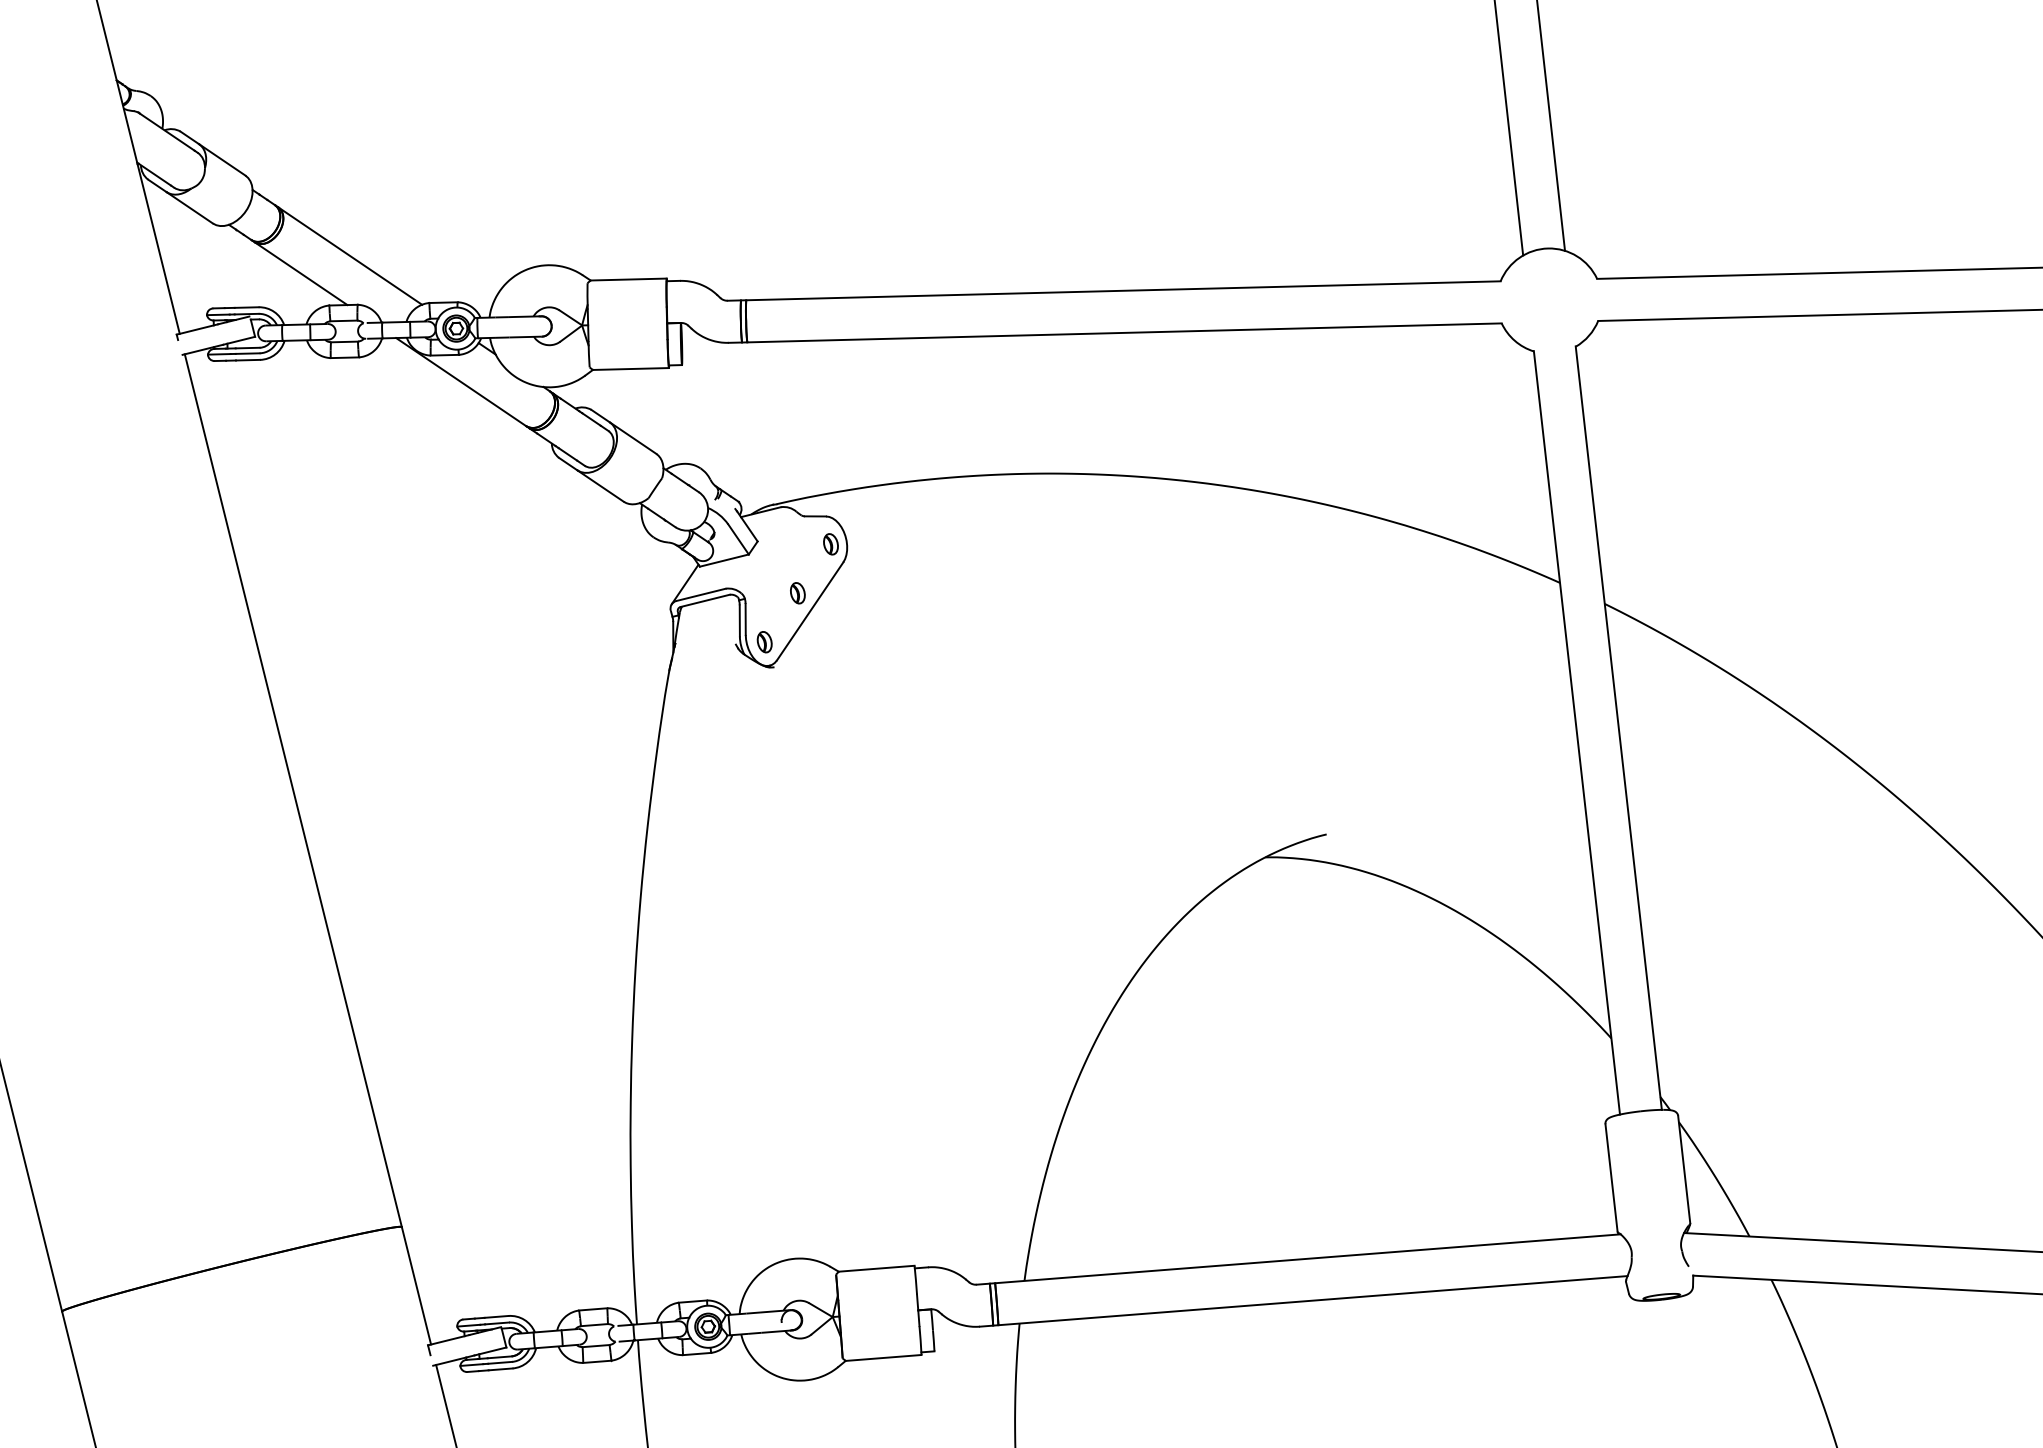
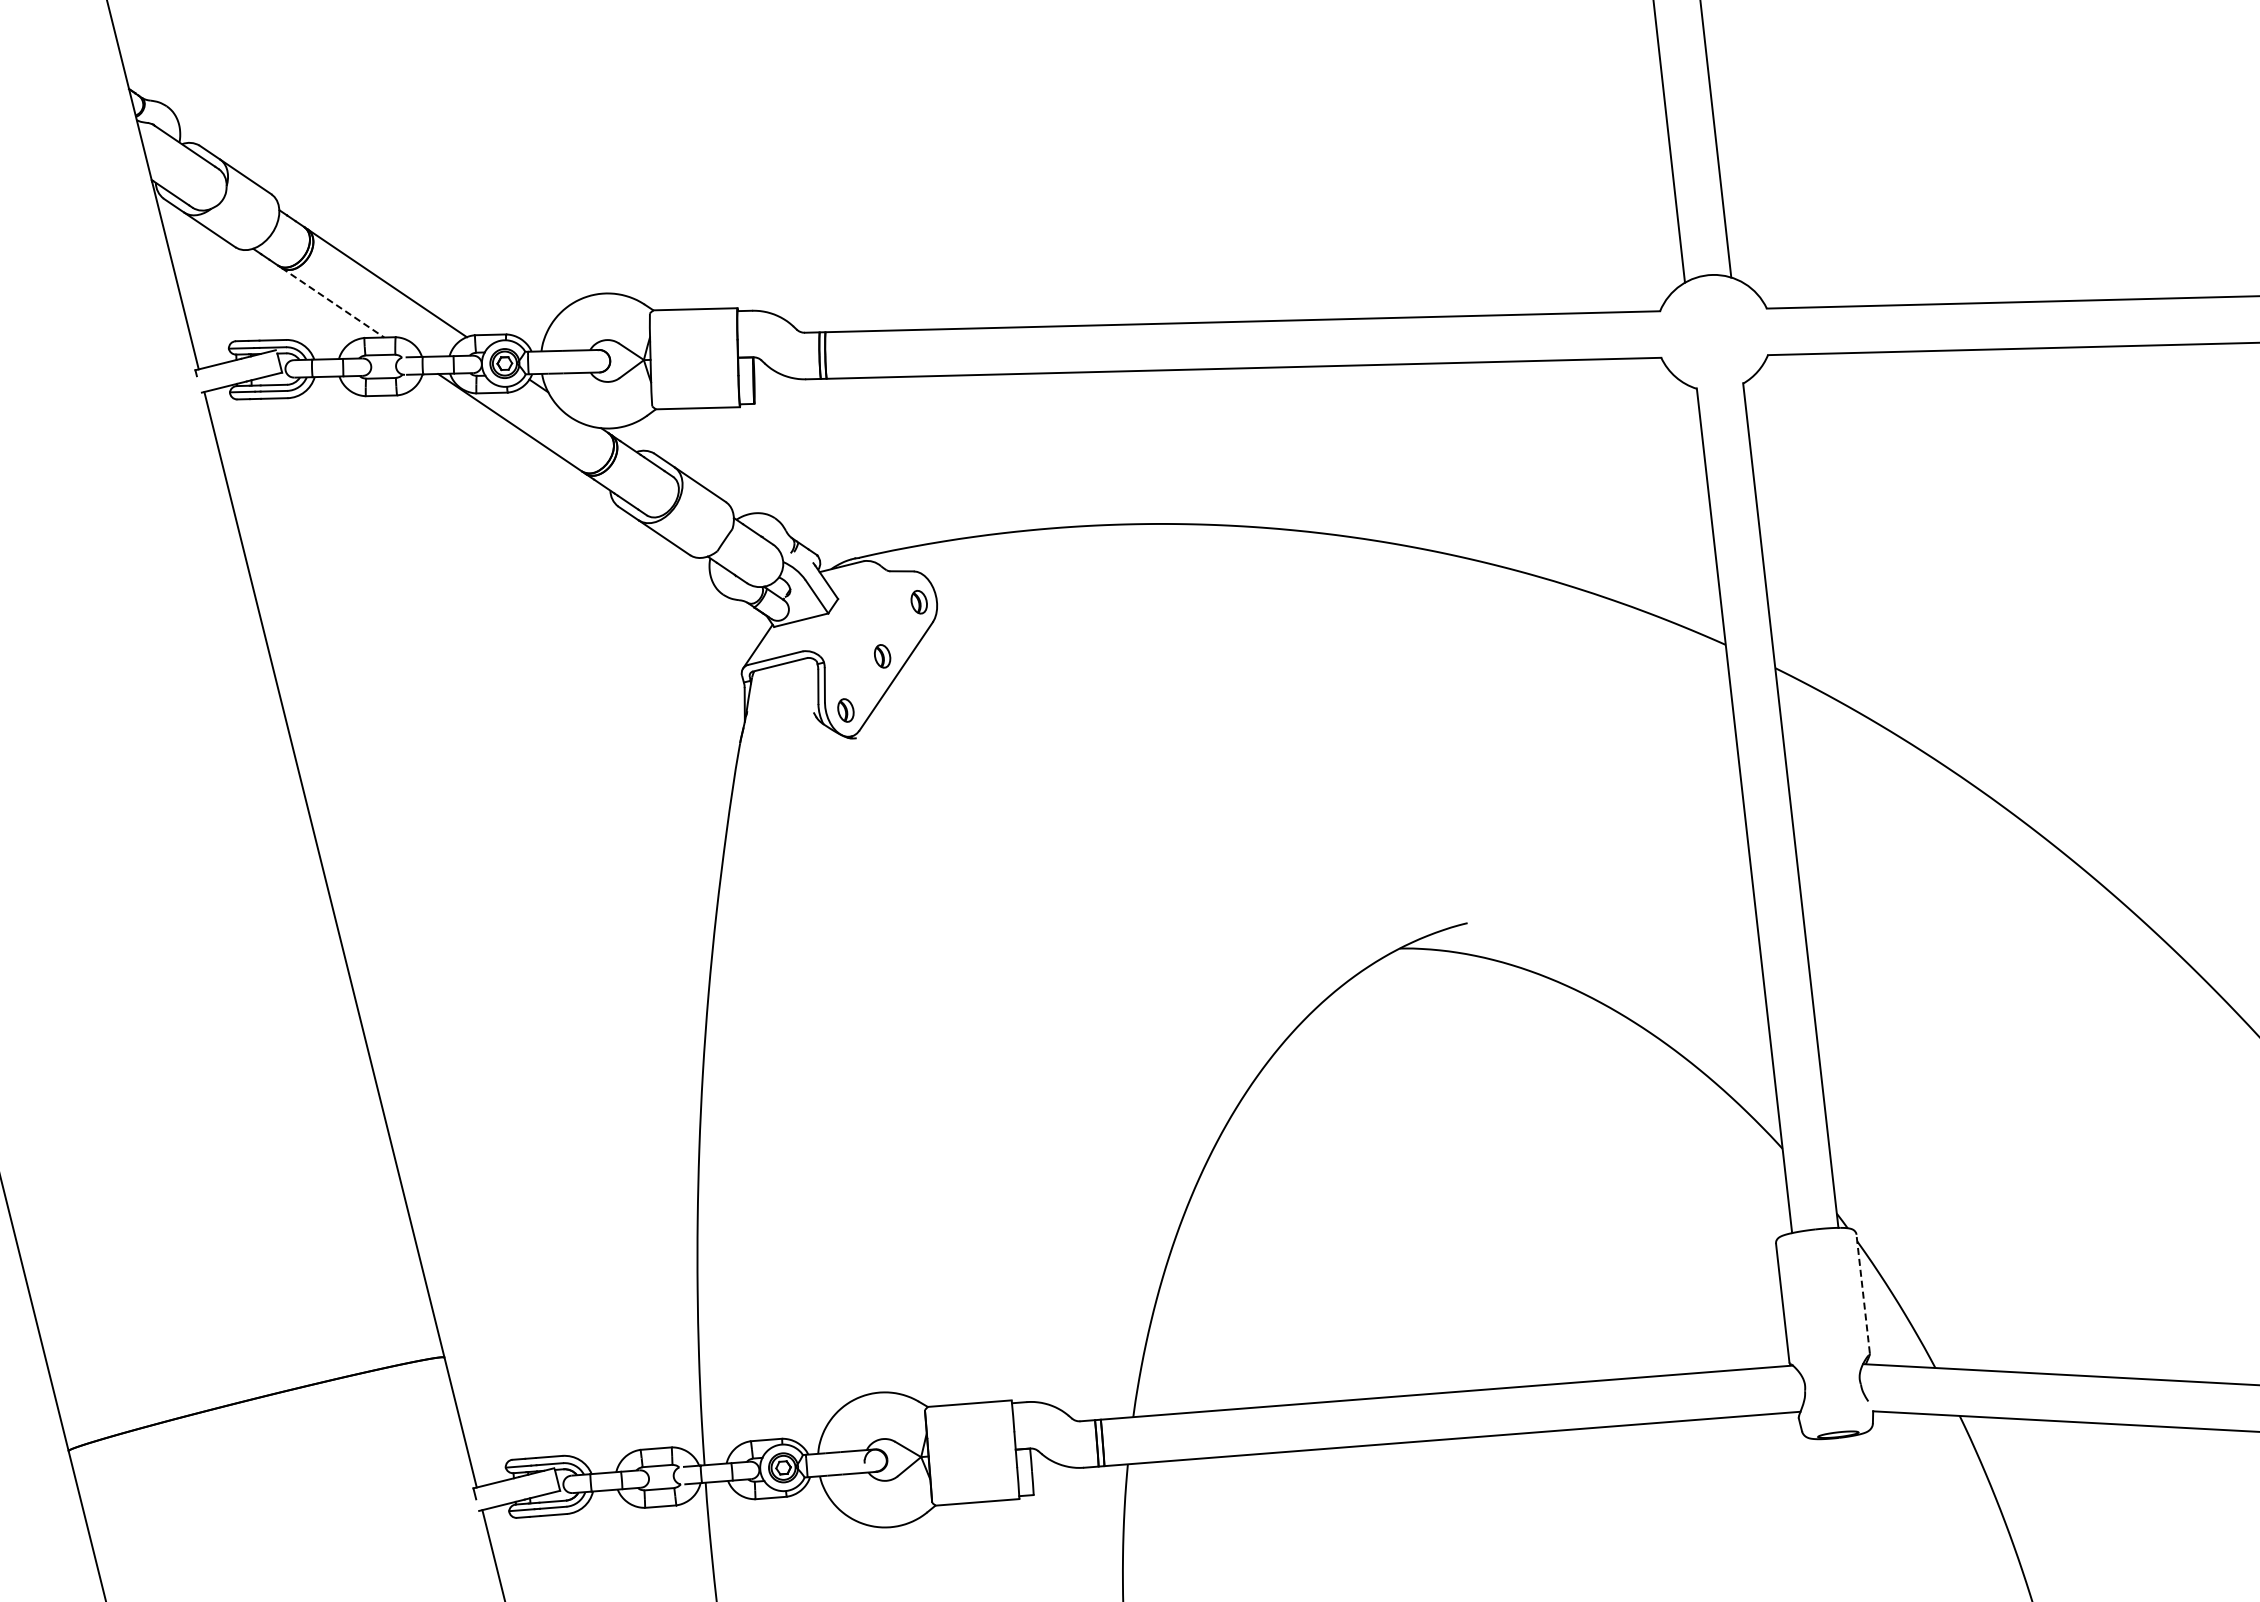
line: (301, 274) -> (333, 303), solid -> dashed
line: (1684, 1170) -> (1863, 1294), solid -> dashed

